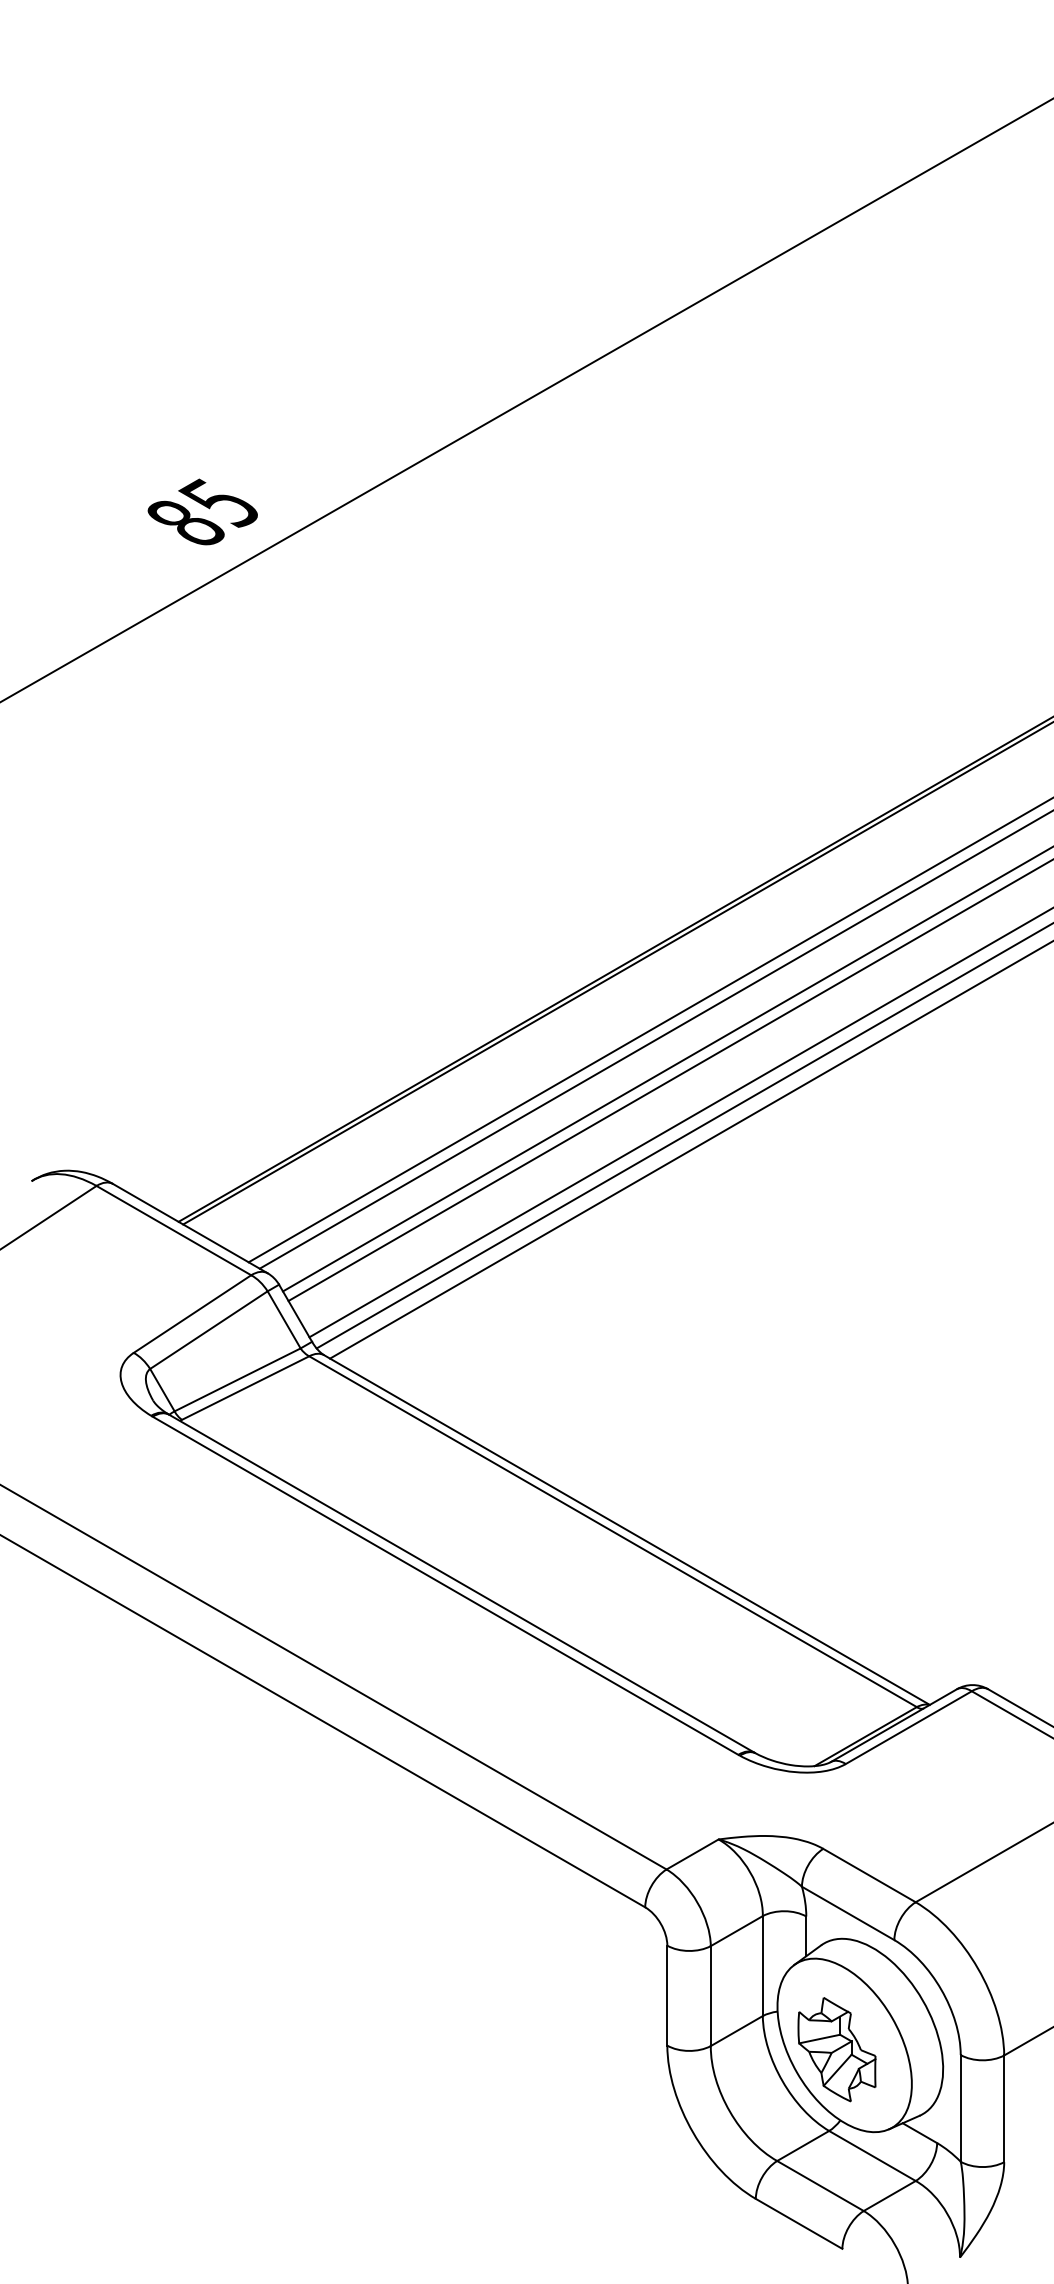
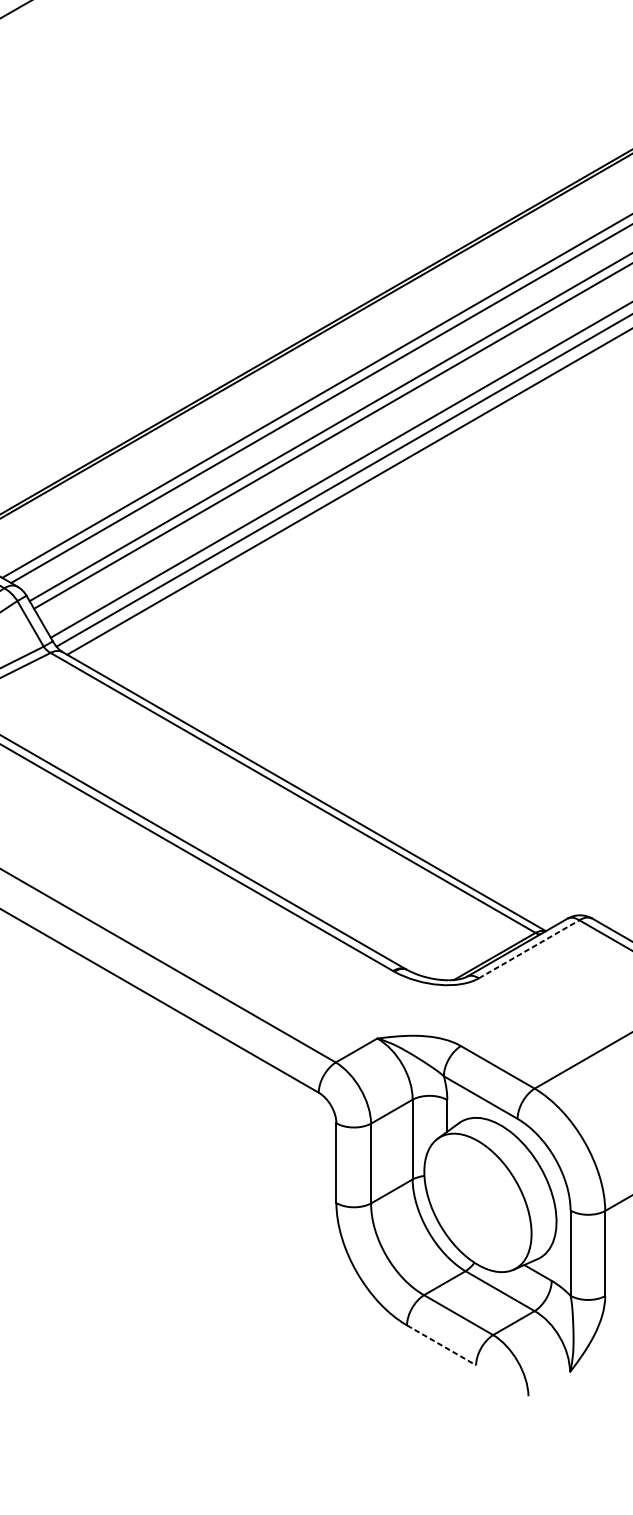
line: (908, 1727) -> (528, 949), solid -> dashed
part: (836, 2049) -> (471, 1206), removed
line: (799, 2223) -> (441, 1345), solid -> dashed

